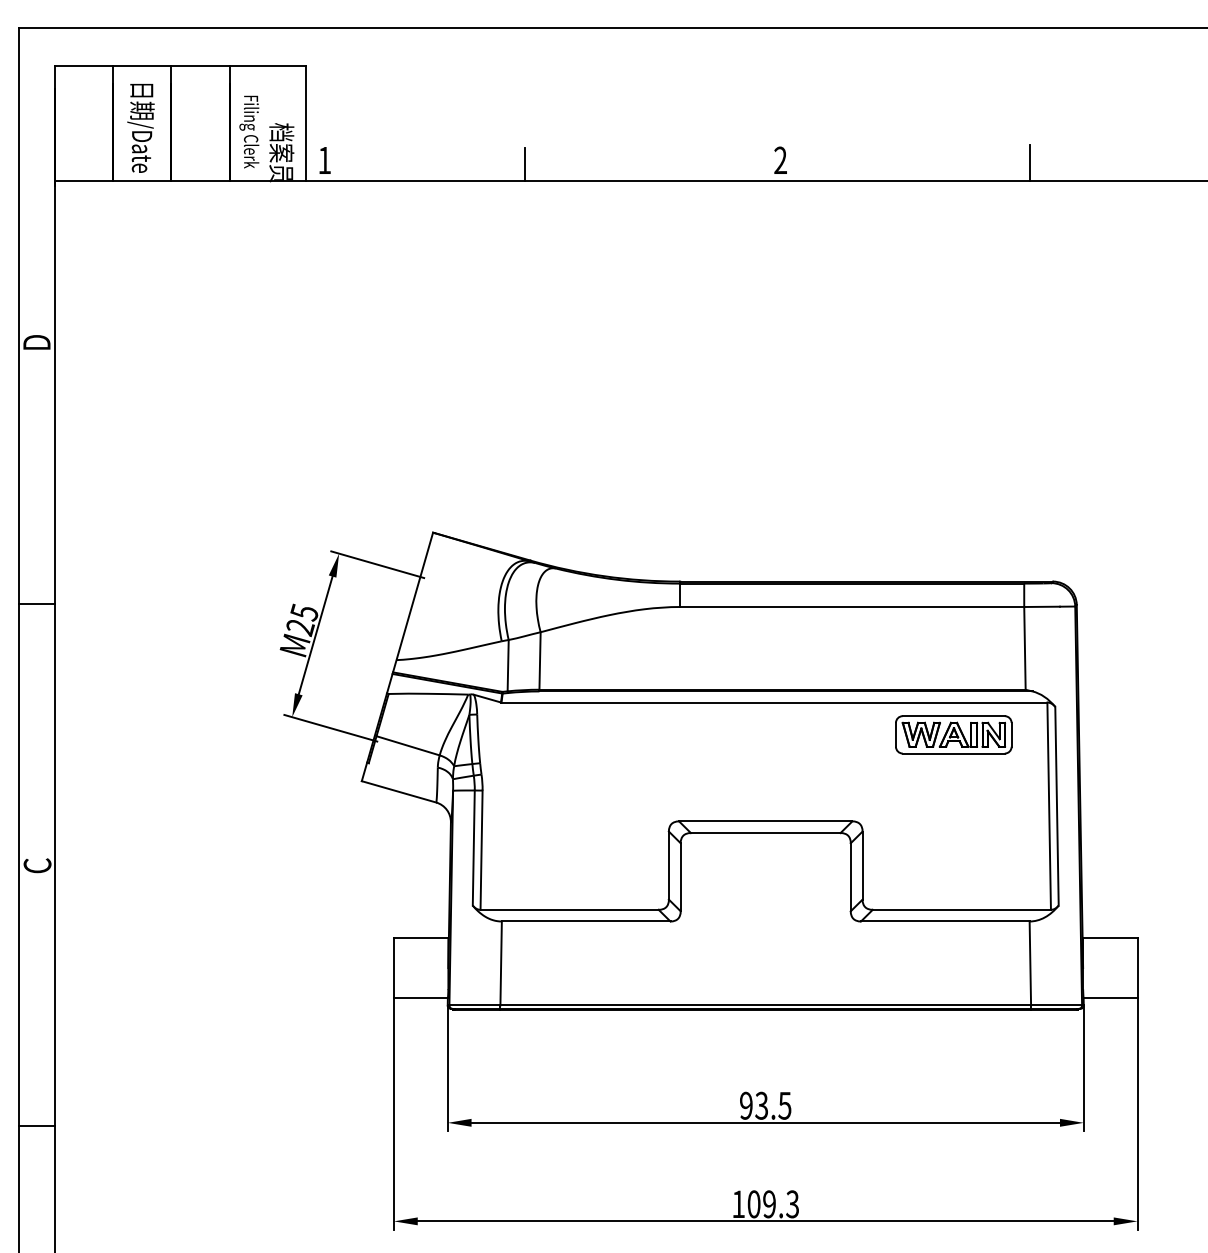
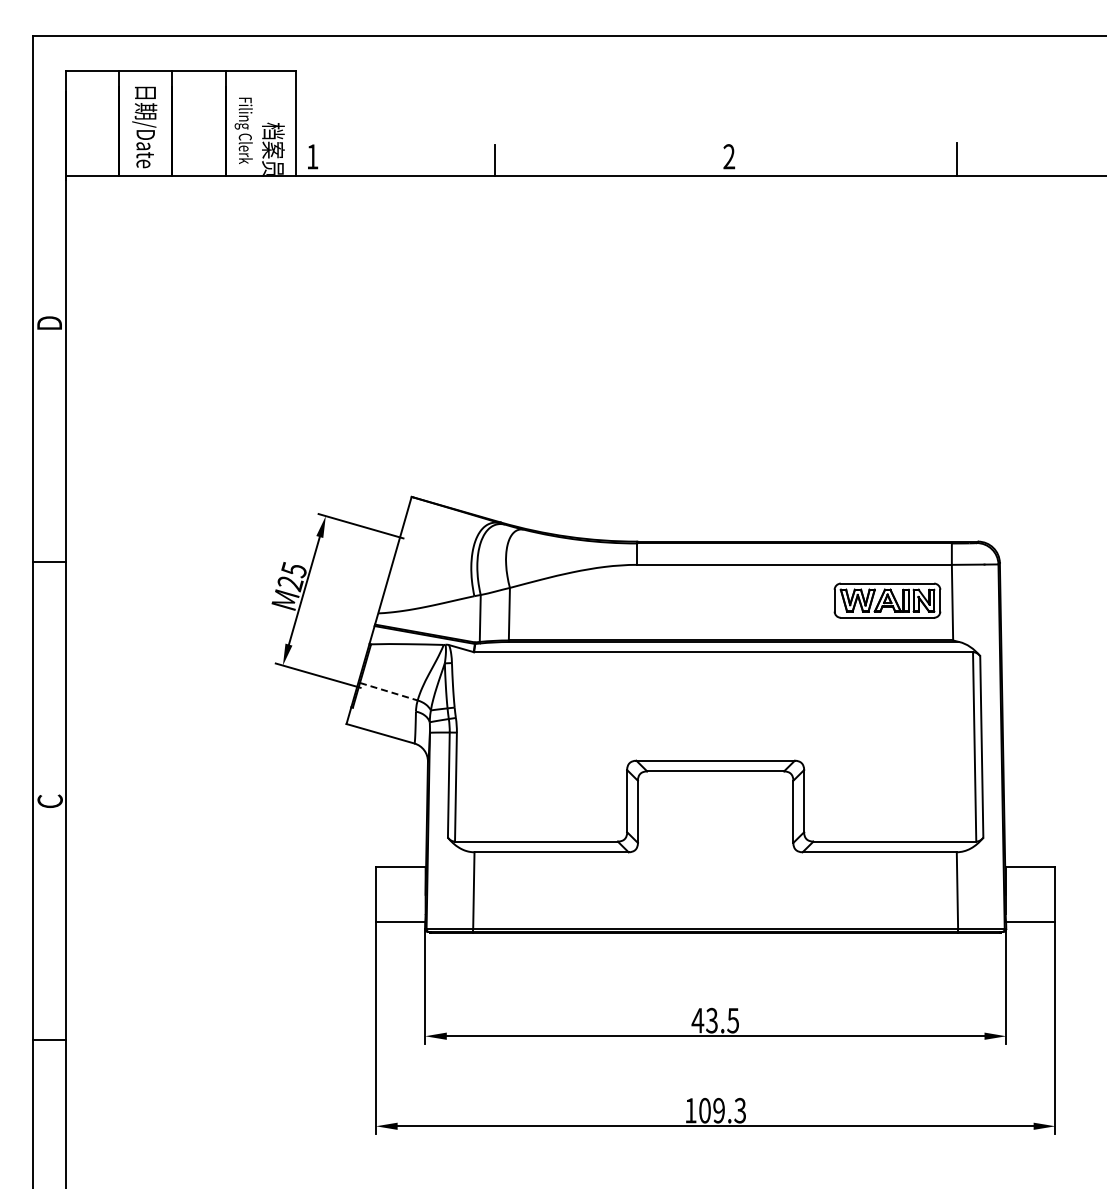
part: (953, 734) -> (887, 600), moved
line: (408, 745) -> (389, 691), solid -> dashed
text: (745, 1105) -> (697, 1020), 93.5 -> 43.5

